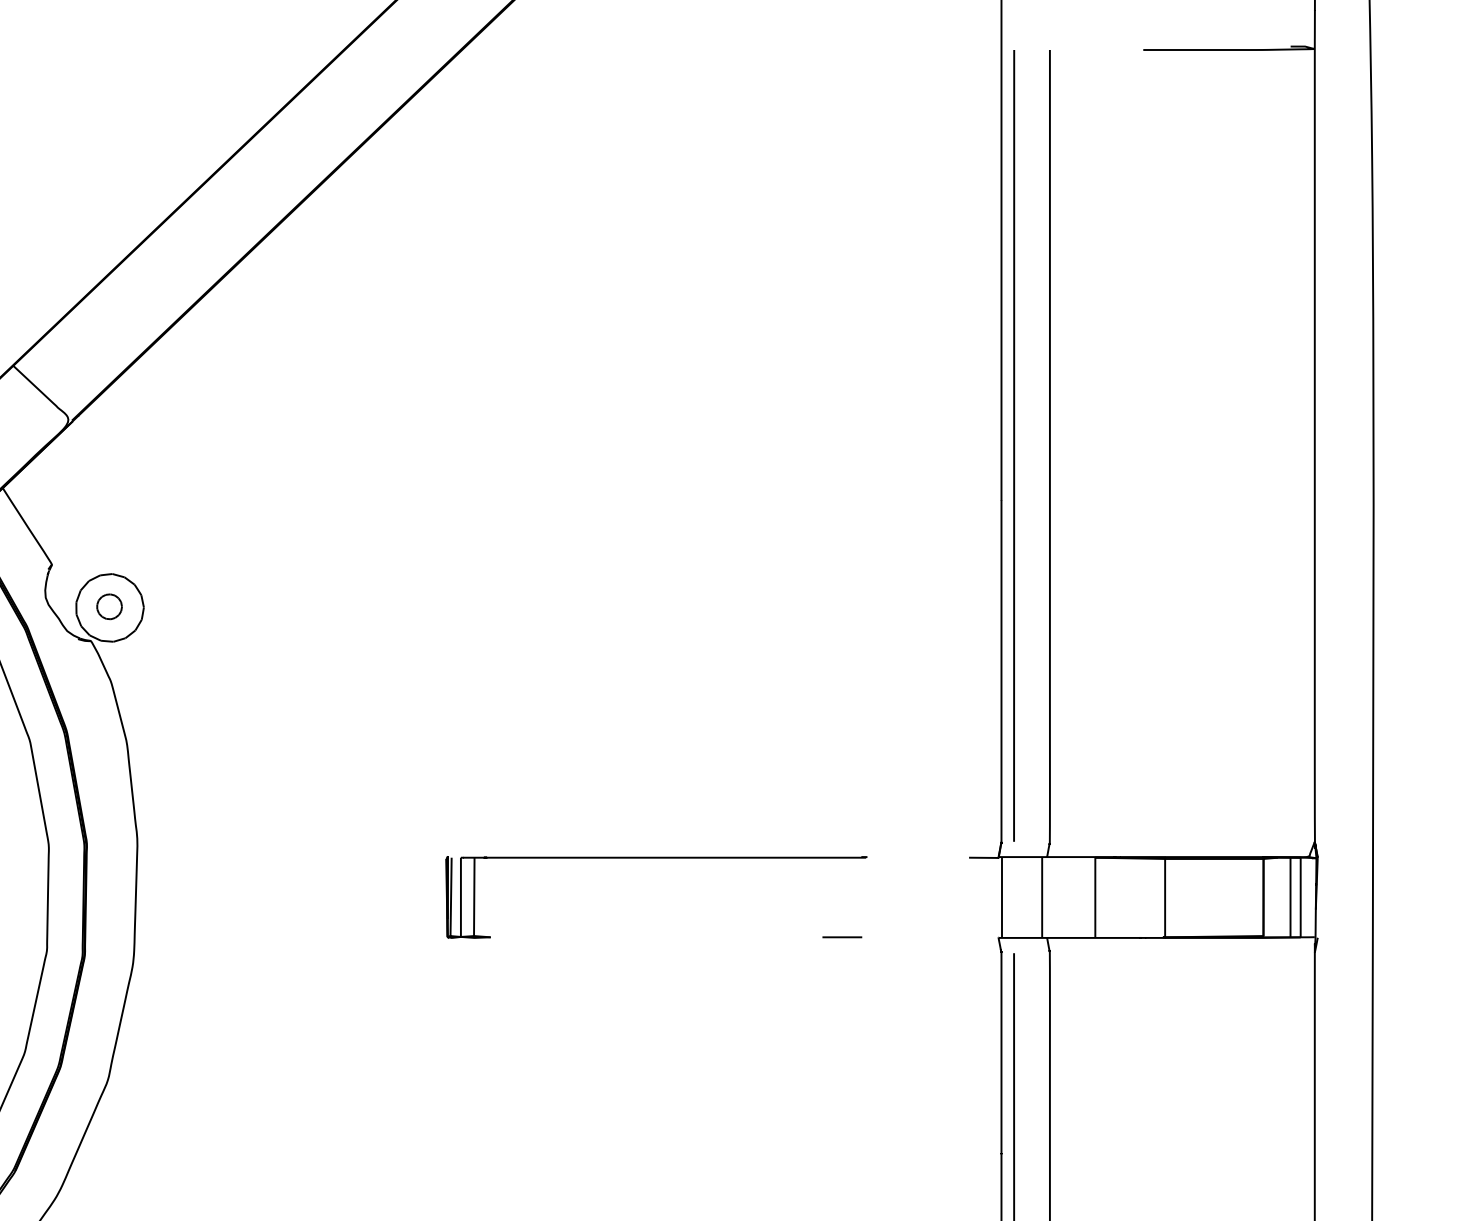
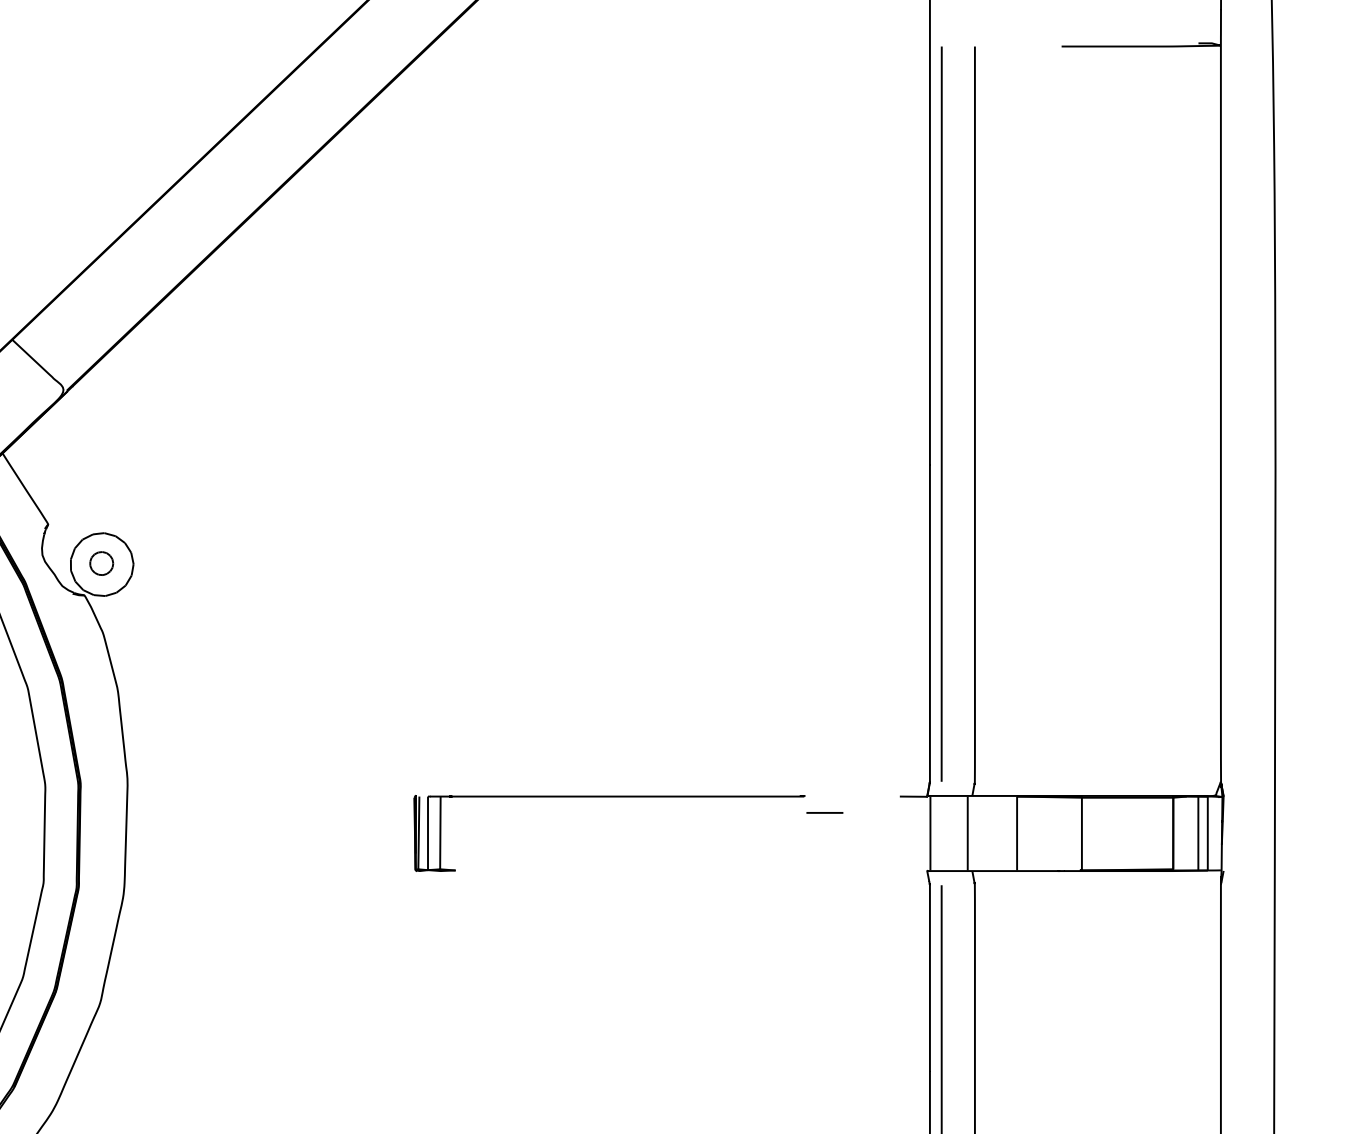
line: (842, 937) -> (825, 813), moved

